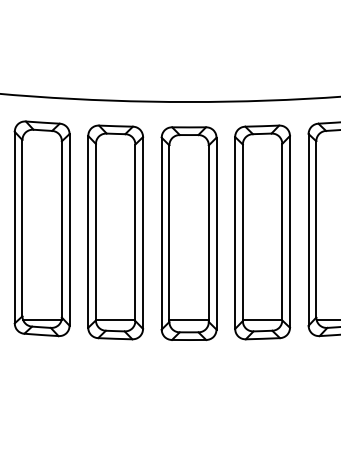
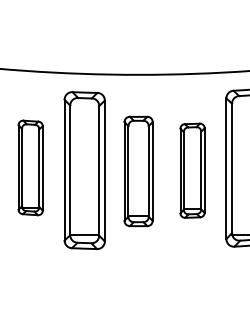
part: (41, 228) -> (30, 167), size x0.6
part: (262, 232) -> (192, 170), size x0.6
part: (188, 233) -> (138, 171), size x0.7

